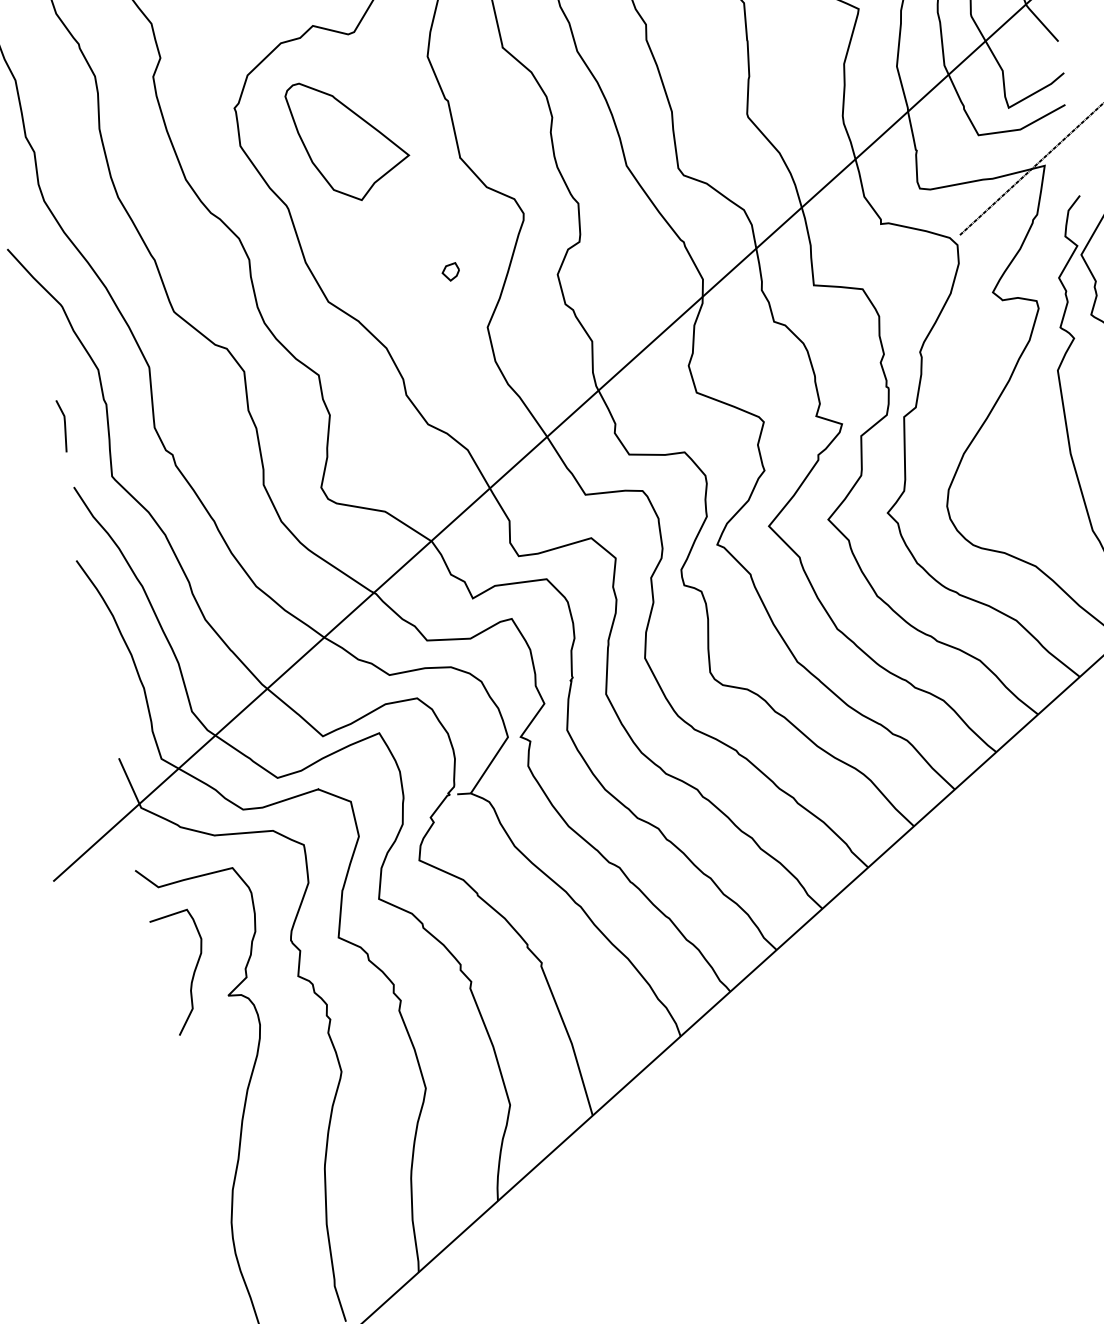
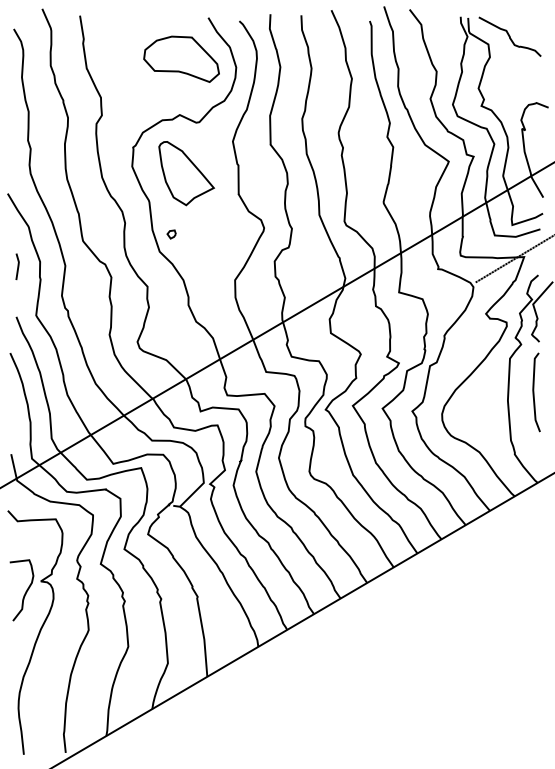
part: (450, 272) -> (171, 234), moved
line: (63, 425) -> (17, 266), moved
curve: (192, 972) -> (25, 591), moved

